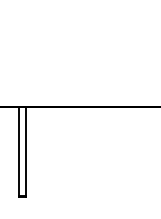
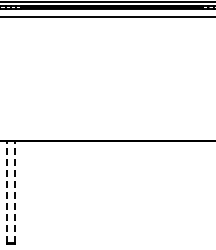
line: (18, 151) -> (6, 192), solid -> dashed
line: (25, 151) -> (14, 192), solid -> dashed

